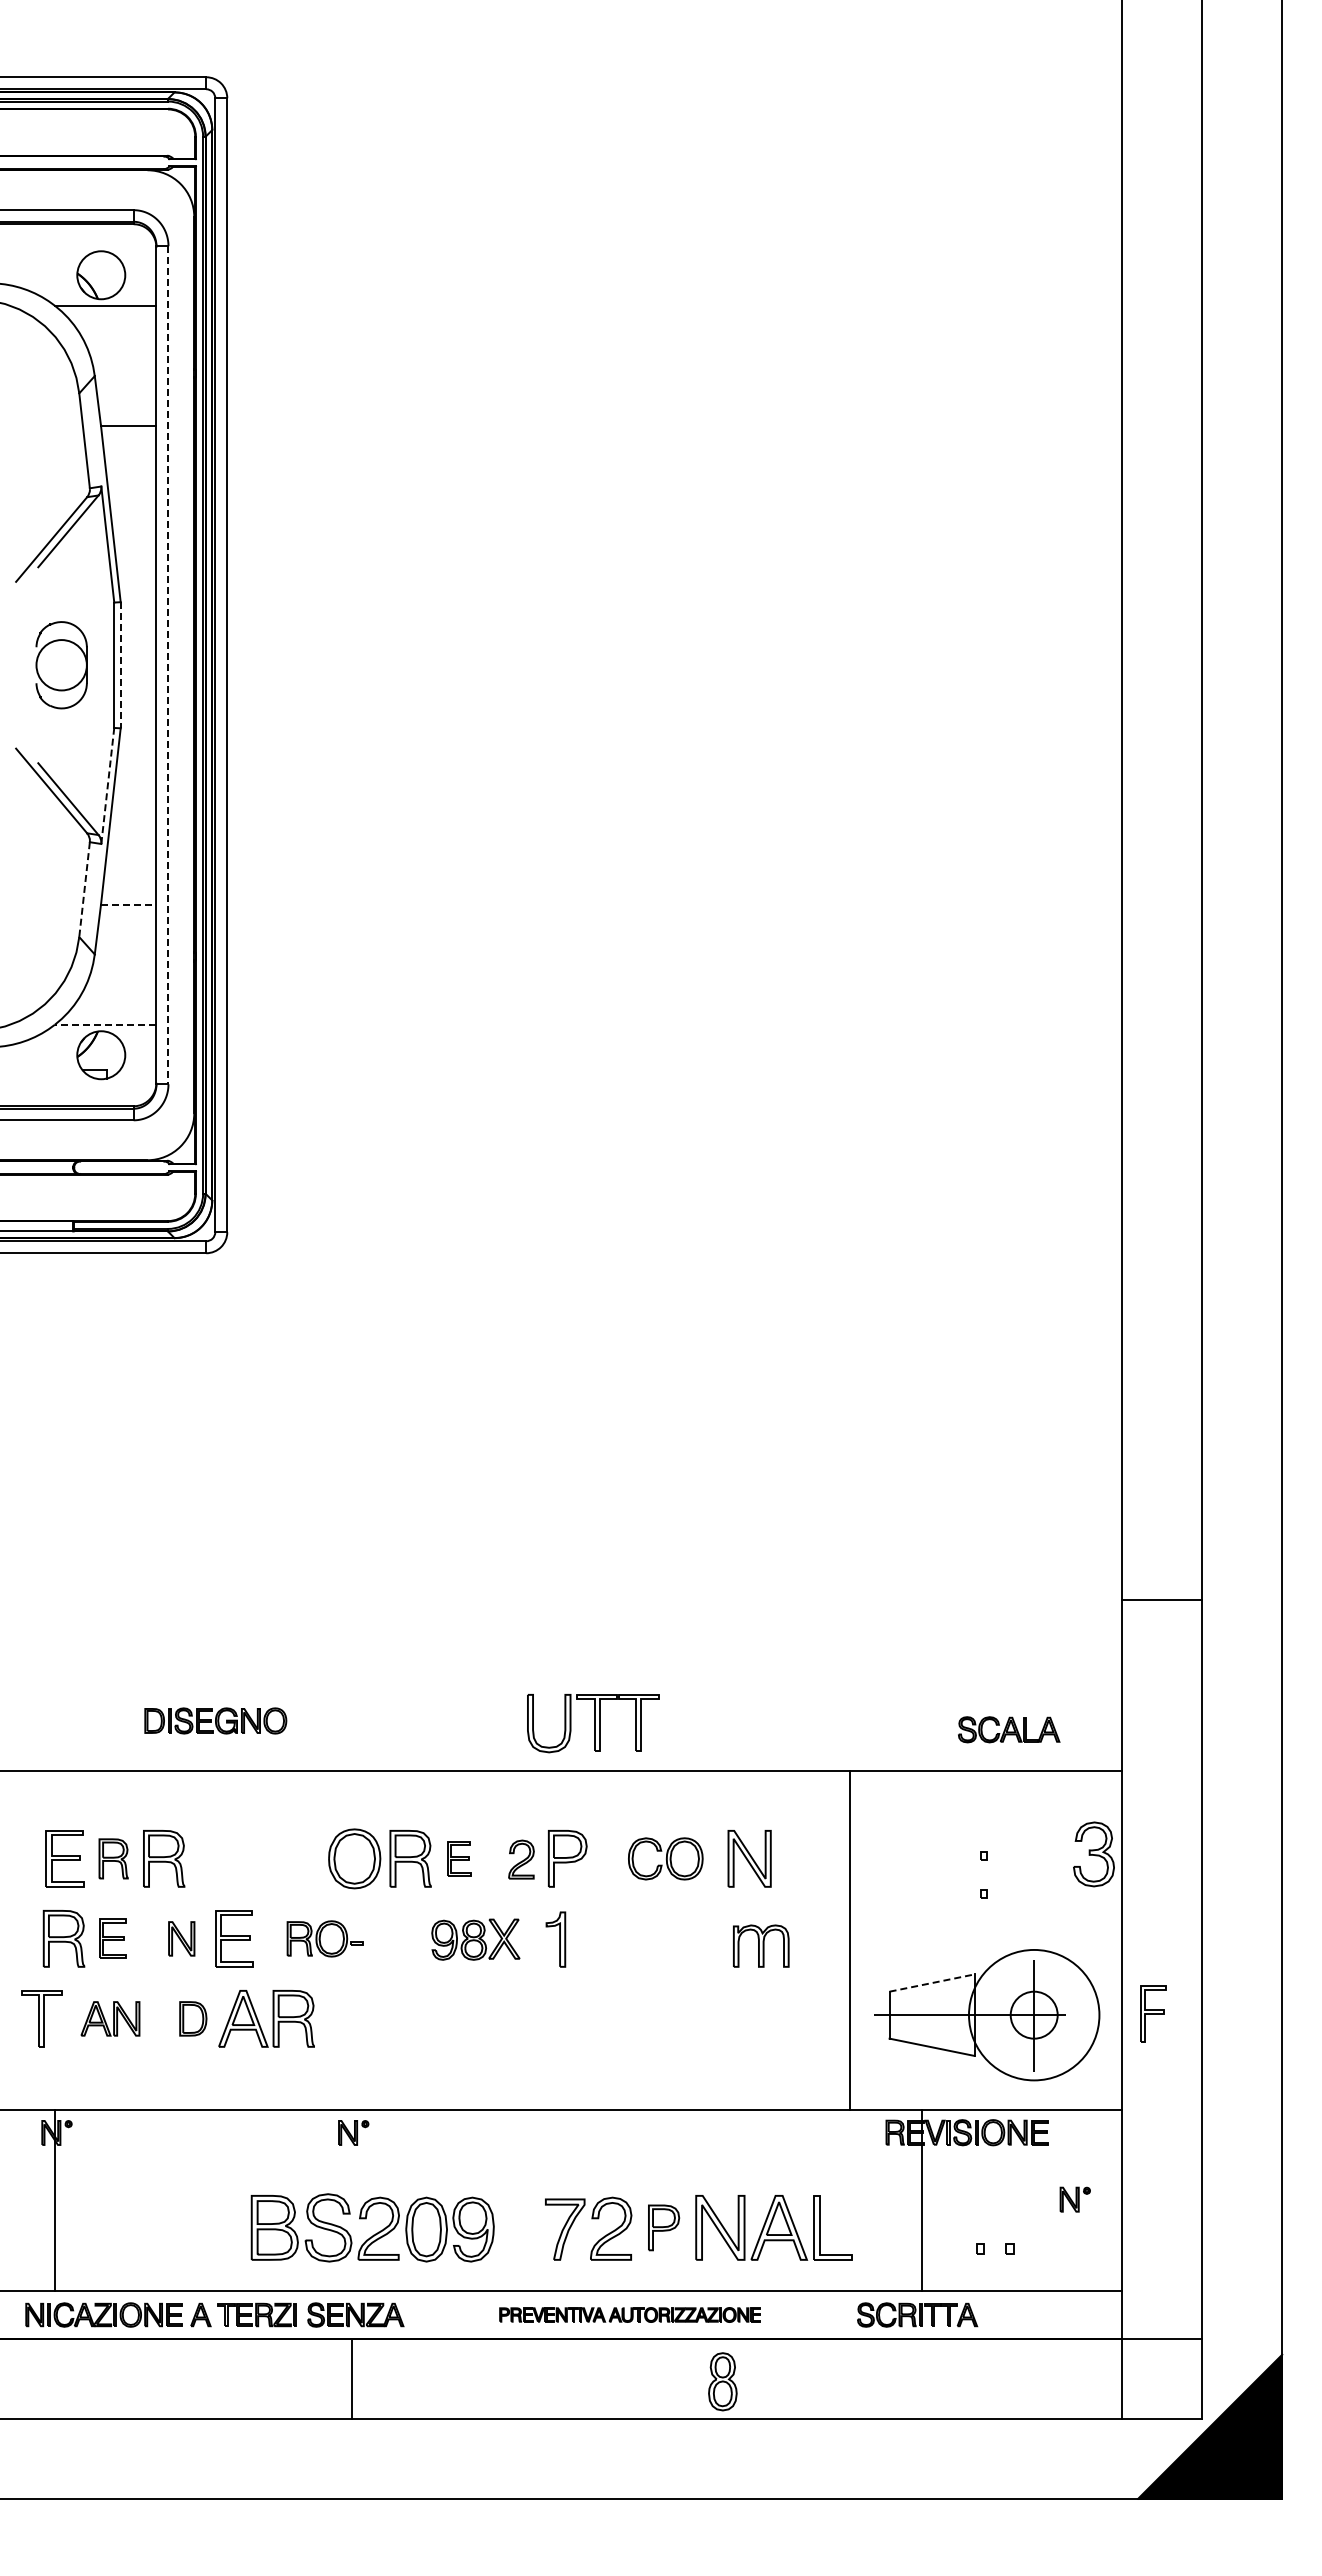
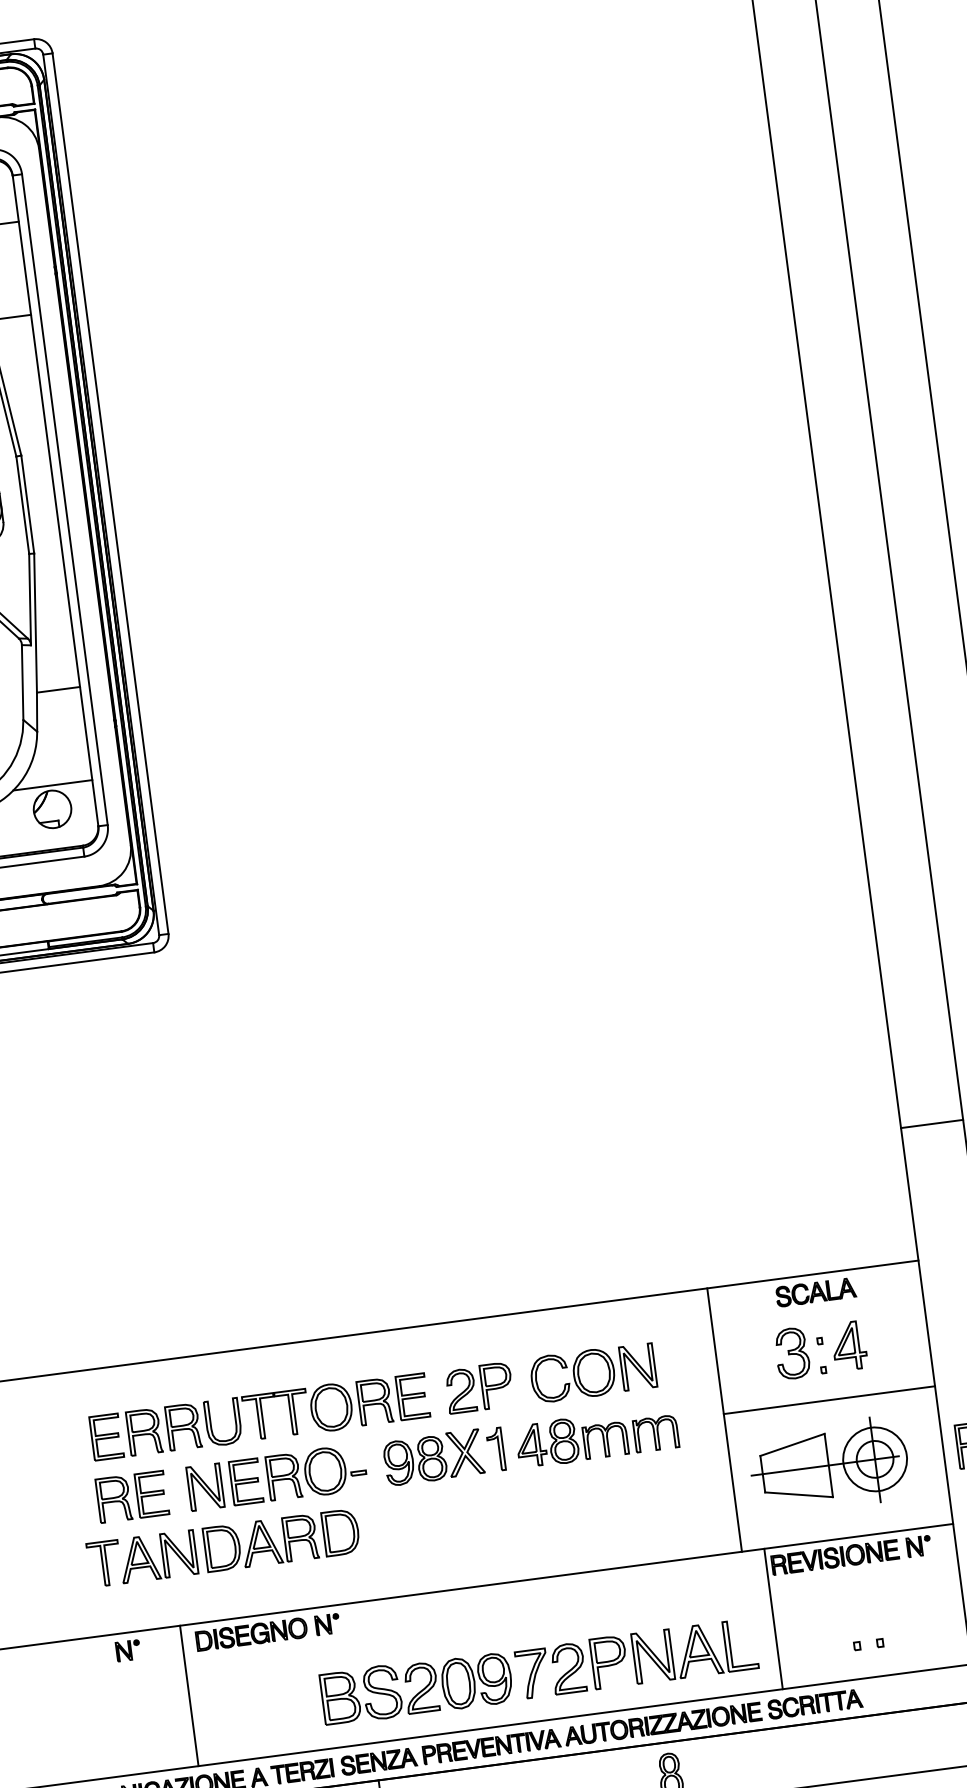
line: (120, 665) -> (27, 504), dashed -> solid
line: (168, 665) -> (64, 499), dashed -> solid
line: (107, 785) -> (29, 599), dashed -> solid
line: (84, 889) -> (22, 682), dashed -> solid
line: (128, 904) -> (58, 689), dashed -> solid
line: (105, 1024) -> (52, 785), dashed -> solid
part: (215, 1720) -> (251, 1634), moved
part: (593, 1723) -> (257, 1417), moved
part: (1009, 1729) -> (816, 1292), moved
part: (1093, 1854) -> (791, 1353), moved
part: (113, 1858) -> (144, 1431), size x1.43
part: (459, 1858) -> (412, 1396), size x1.67
part: (665, 1858) -> (572, 1375), size x1.43
part: (521, 1859) -> (461, 1390), size x1.43
part: (1020, 1867) -> (849, 1346), added
line: (986, 1932) -> (829, 1400), added
part: (112, 1938) -> (151, 1494), size x1.43
part: (181, 1938) -> (205, 1487), size x1.67
part: (324, 1938) -> (316, 1472), size x1.67
part: (475, 1939) -> (433, 1457), size x1.43
part: (653, 1940) -> (571, 1440), added
line: (932, 1982) -> (792, 1444), dashed -> solid
circle: (1033, 2014) -> (874, 1458), size x0.62
part: (110, 2018) -> (158, 1556), size x1.67
part: (193, 2018) -> (222, 1547), size x1.67
part: (345, 2018) -> (340, 1532), added
part: (353, 2132) -> (327, 1624), moved
line: (54, 2199) -> (189, 1695), moved
line: (922, 2199) -> (773, 1618), moved
part: (1074, 2199) -> (918, 1546), moved
part: (663, 2227) -> (608, 1662), size x1.43
part: (375, 2233) -> (419, 1691), moved
part: (629, 2314) -> (591, 1733), size x1.67

